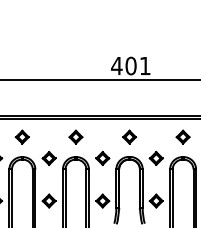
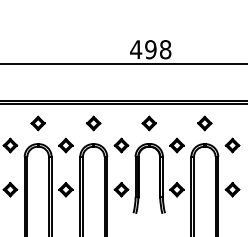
text: (138, 65) -> (158, 49), 401 -> 498

